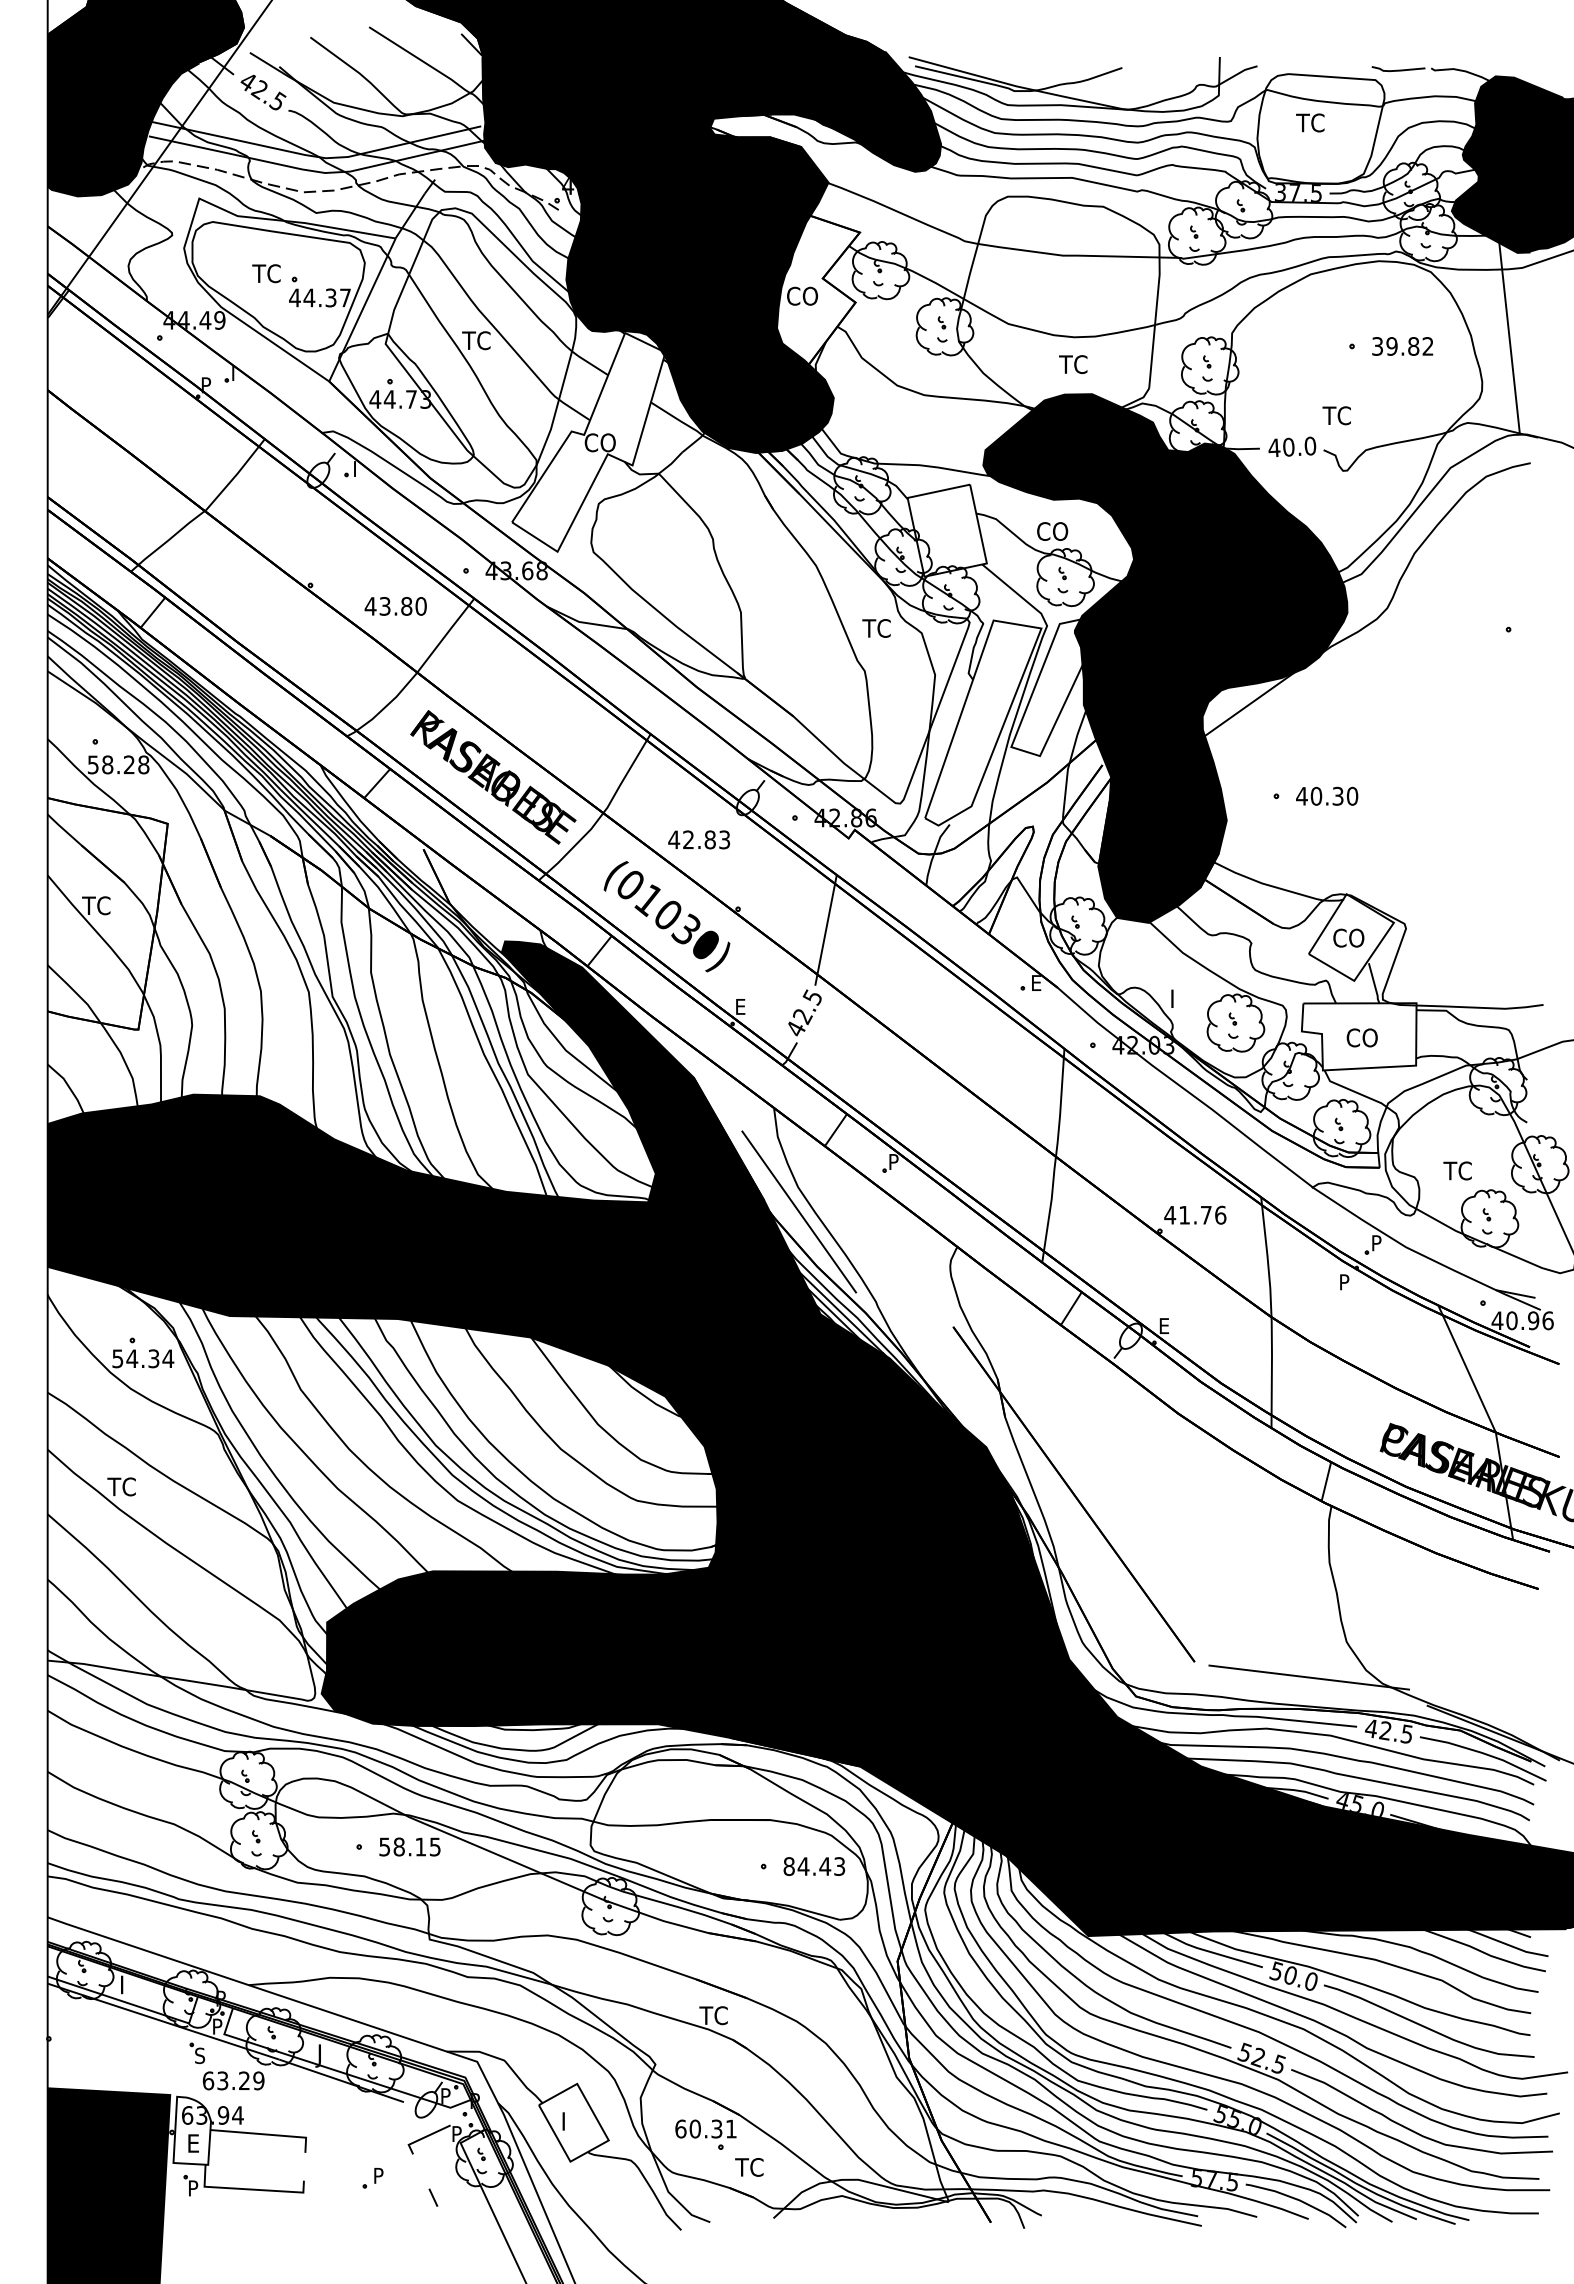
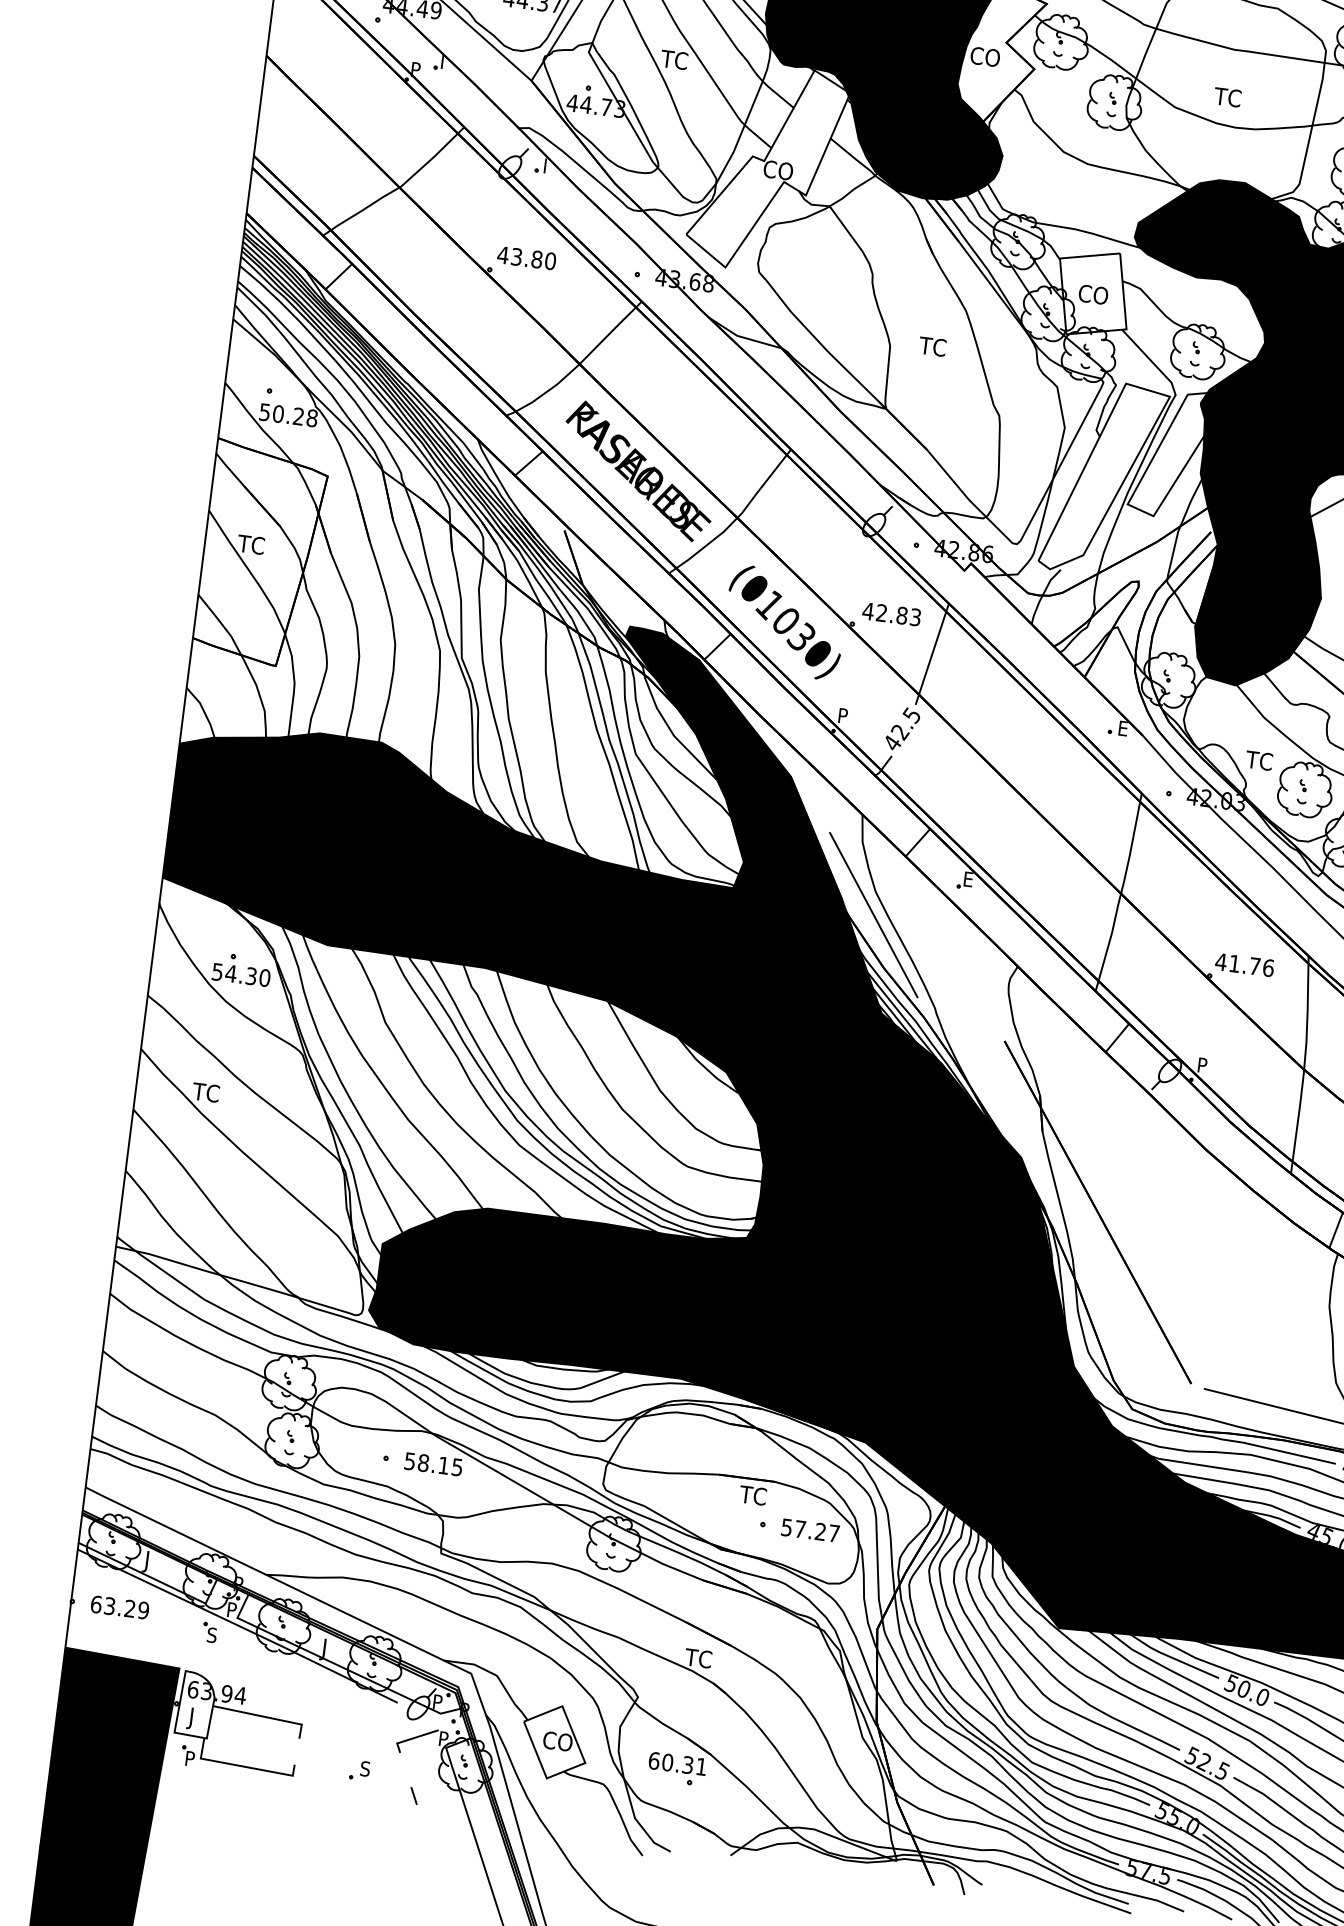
text: (1073, 364) -> (1227, 97), moved
text: (1052, 531) -> (1093, 294), moved
text: (395, 606) -> (526, 258), moved
text: (876, 628) -> (932, 346), moved
text: (107, 764) -> (278, 413), 58.28 -> 50.28
text: (699, 839) -> (892, 614), moved
text: (1183, 998) -> (1259, 760), I -> TC
text: (741, 1006) -> (844, 715), E -> P
text: (894, 1161) -> (969, 879), P -> E
text: (1165, 1325) -> (1203, 1064), E -> P
text: (168, 1358) -> (265, 977), 54.34 -> 54.30
text: (814, 1866) -> (810, 1530), 84.43 -> 57.27
text: (119, 1996) -> (143, 1570), I -> J
text: (233, 2080) -> (119, 1607), moved
text: (576, 2121) -> (557, 1741), I -> CO
text: (191, 2145) -> (193, 1718), E -> J
text: (749, 2167) -> (753, 1495), moved
text: (378, 2175) -> (365, 1768), P -> S

